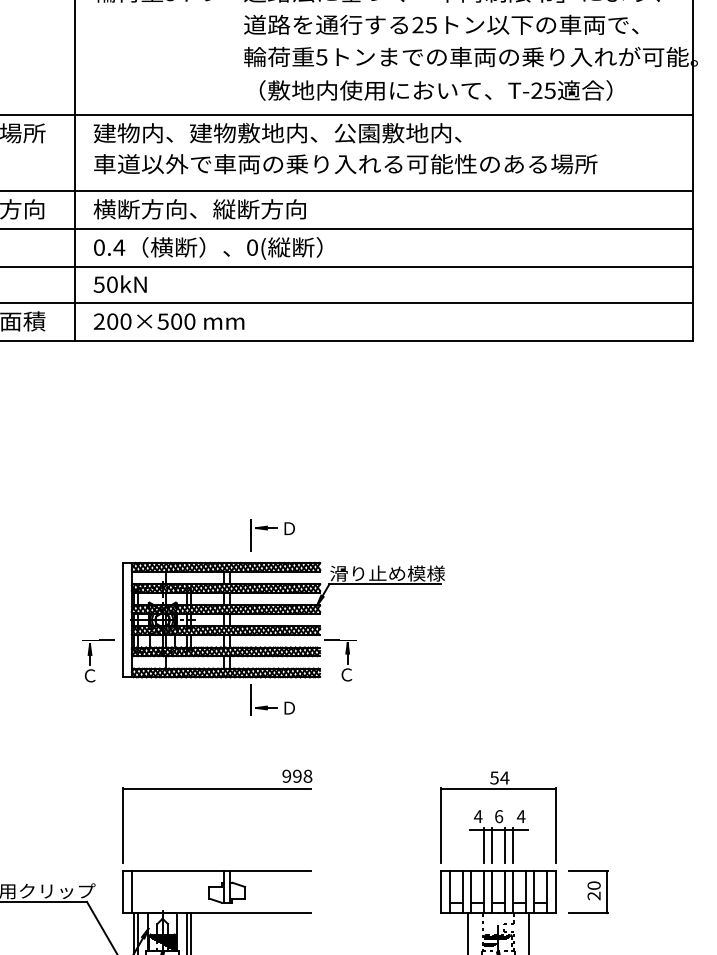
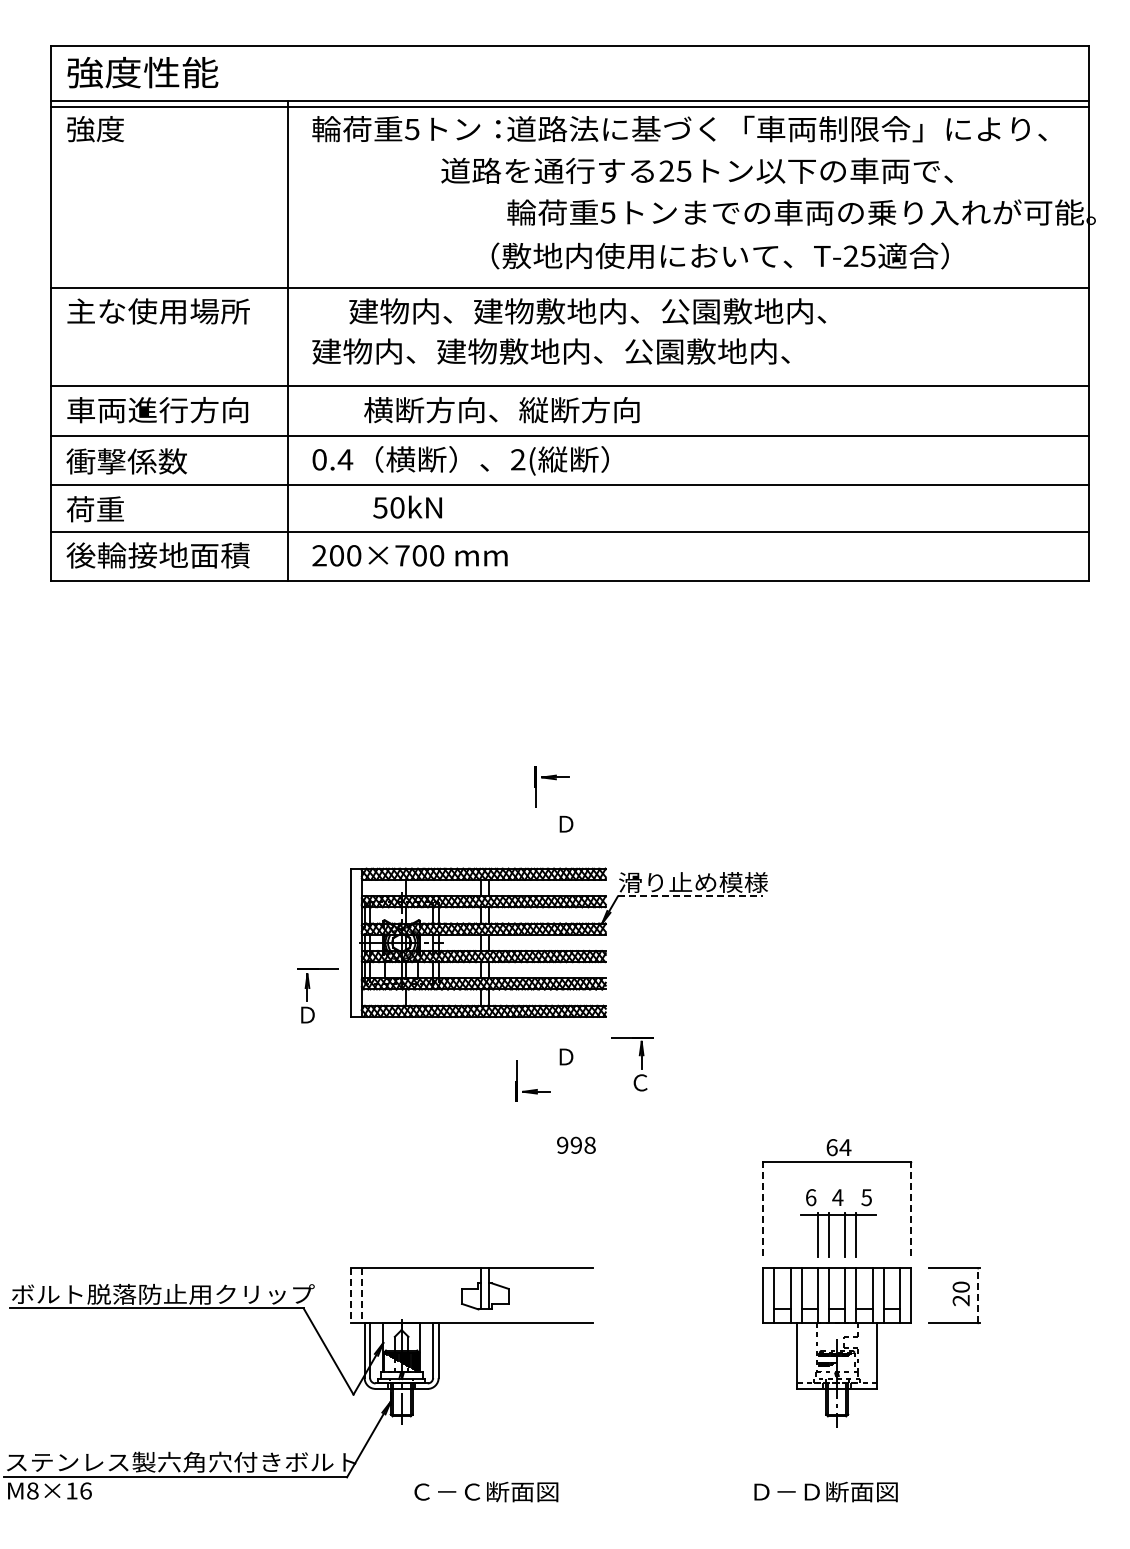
text: (440, 24) -> (696, 170), moved
text: (435, 90) -> (719, 255), moved
text: (277, 133) -> (587, 311), moved
text: (345, 164) -> (638, 351), 車道以外で車両の乗り入れる可能性のある場所 -> 建物内、建物敷地内、公園敷地内、
text: (199, 209) -> (501, 410), moved
text: (252, 247) -> (518, 459), 0( -> 2(
text: (120, 283) -> (407, 506), moved
text: (163, 321) -> (402, 555), 200×500 -> 200×700
part: (263, 529) -> (551, 779), moved
line: (385, 584) -> (690, 896), solid -> dashed
part: (347, 660) -> (641, 1064), moved
text: (90, 675) -> (307, 1014), Ｃ -> Ｄ
part: (263, 706) -> (532, 1089), moved
text: (494, 777) -> (831, 1147), 54 -> 64
part: (216, 789) -> (471, 1162), removed
text: (477, 816) -> (810, 1197), 4 -> 6
text: (498, 816) -> (837, 1197), 6 -> 4
text: (521, 816) -> (866, 1197), 4 -> 5
line: (441, 825) -> (763, 1209), solid -> dashed
line: (555, 825) -> (911, 1209), solid -> dashed
line: (123, 892) -> (350, 1296), solid -> dashed
line: (131, 892) -> (361, 1296), solid -> dashed
line: (607, 892) -> (978, 1295), solid -> dashed

